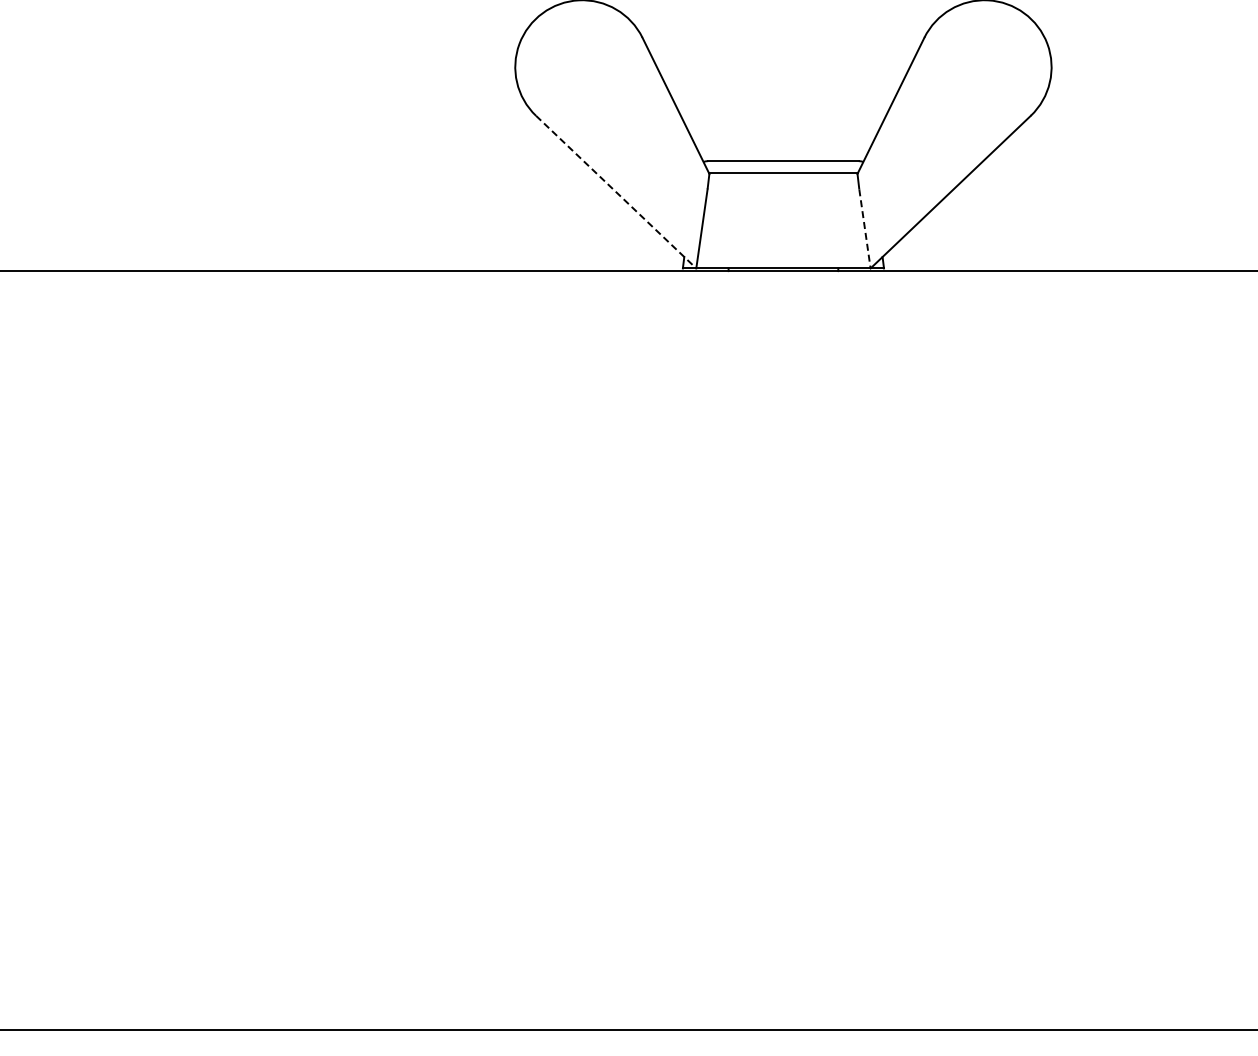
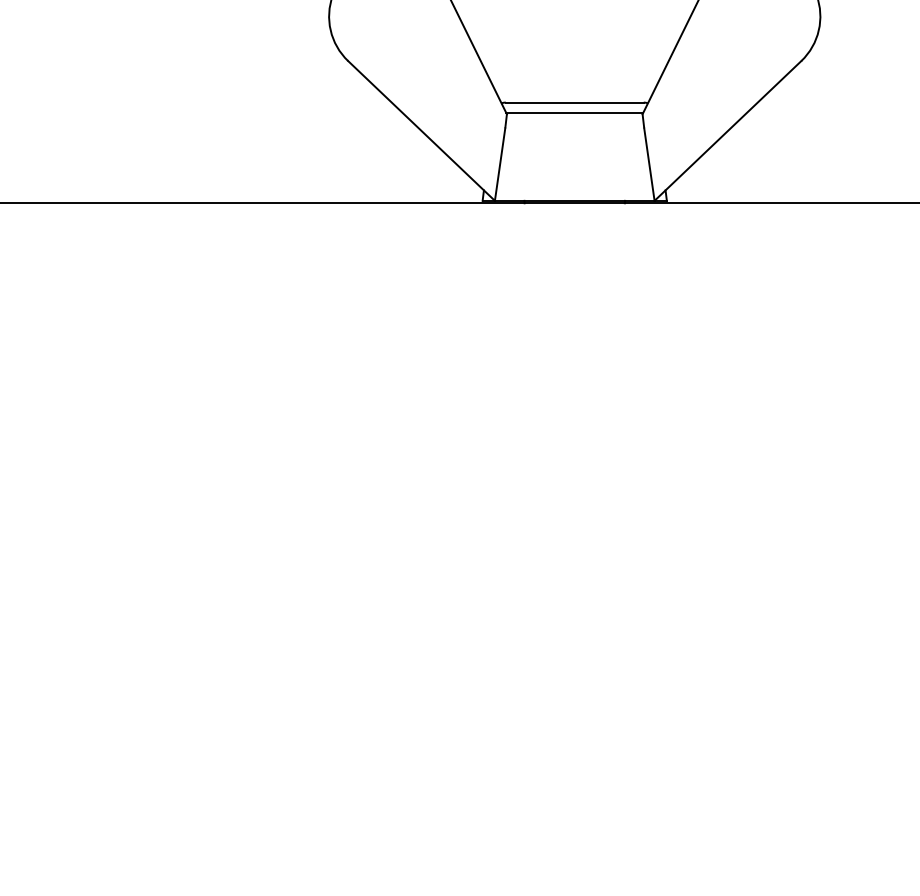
line: (616, 192) -> (421, 131), dashed -> solid
line: (864, 228) -> (648, 164), dashed -> solid

